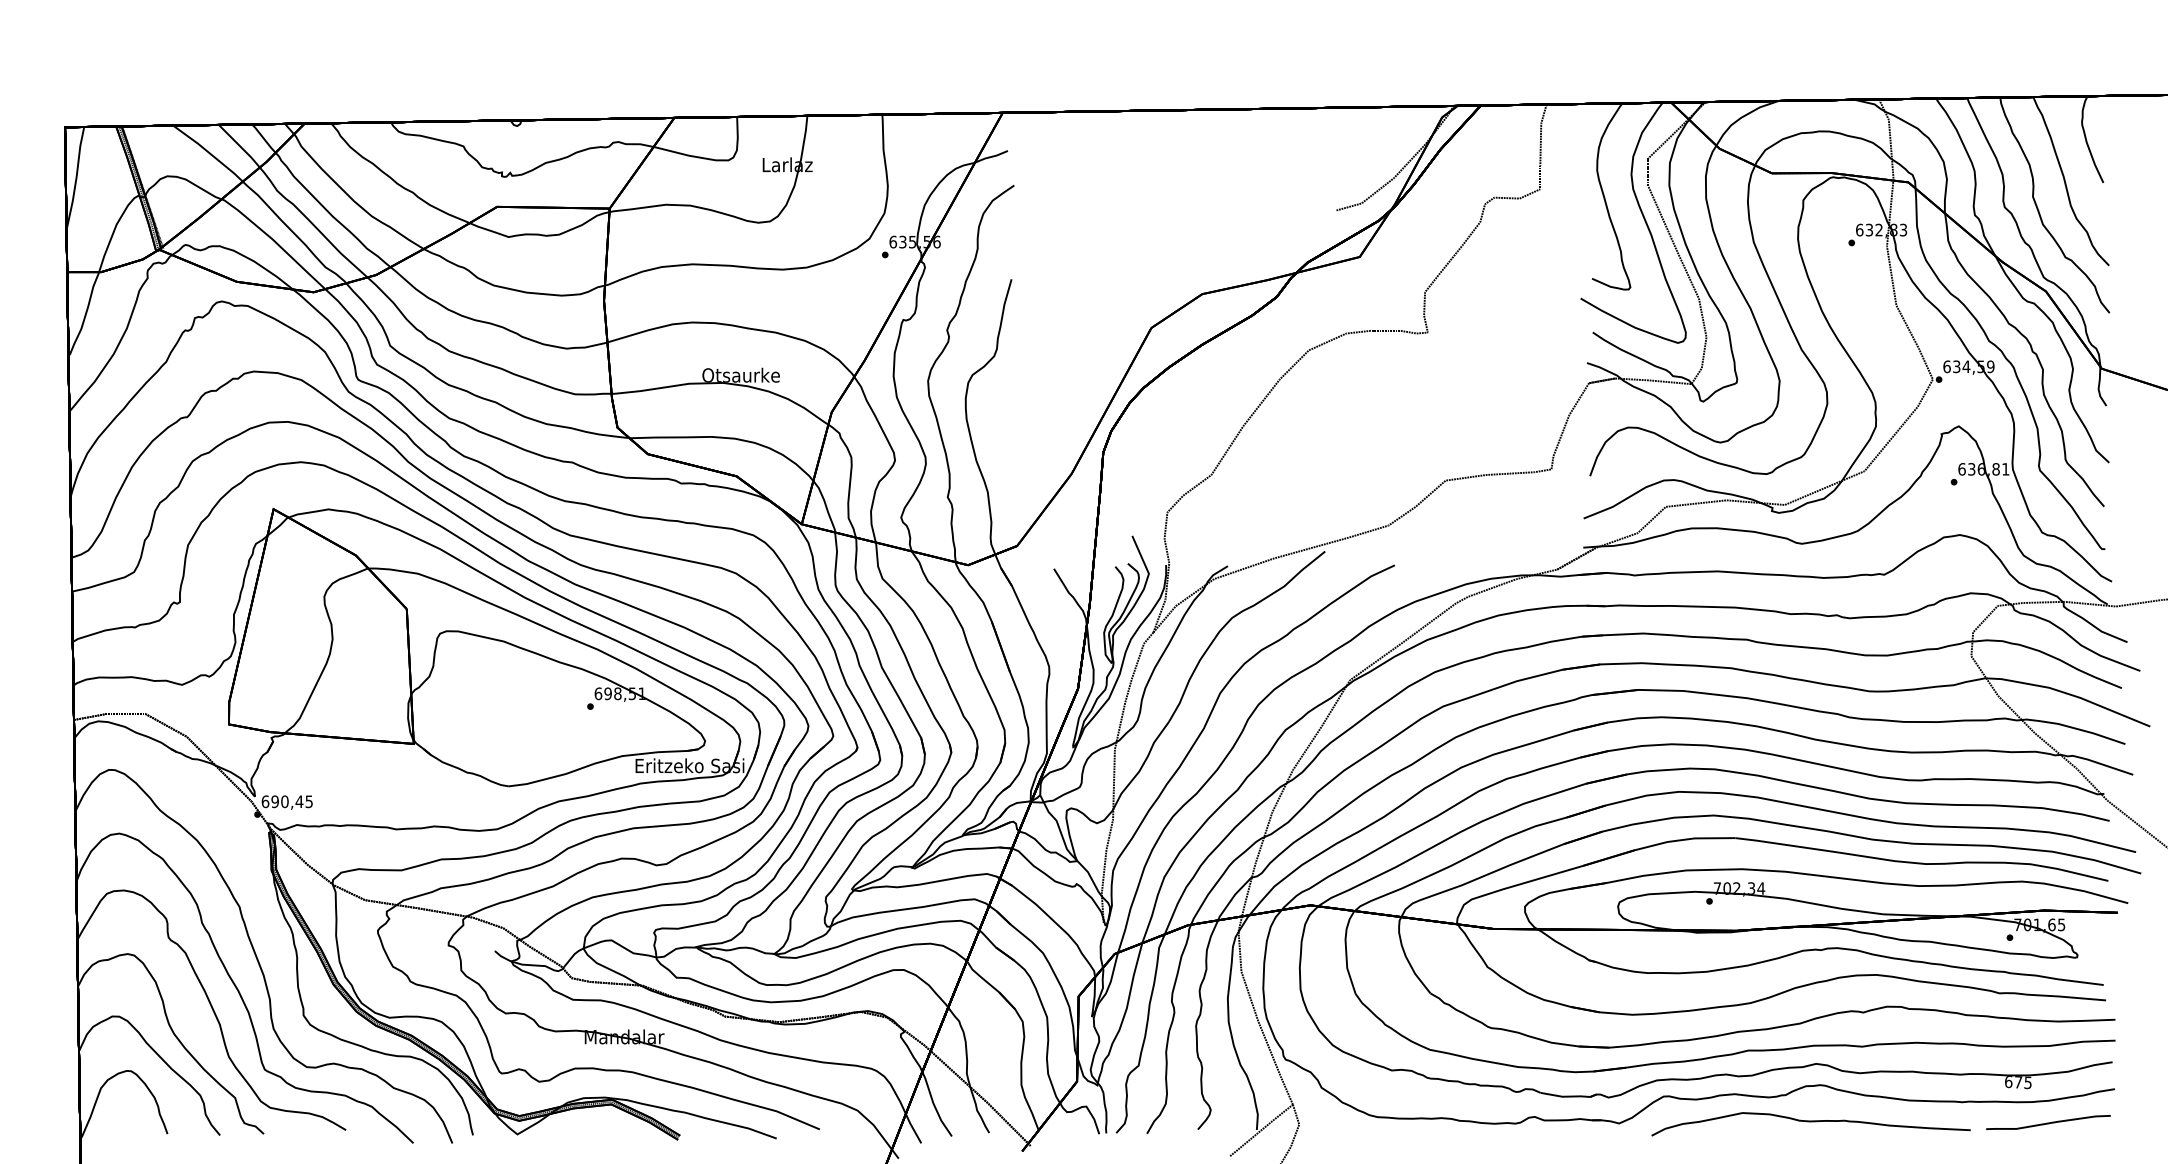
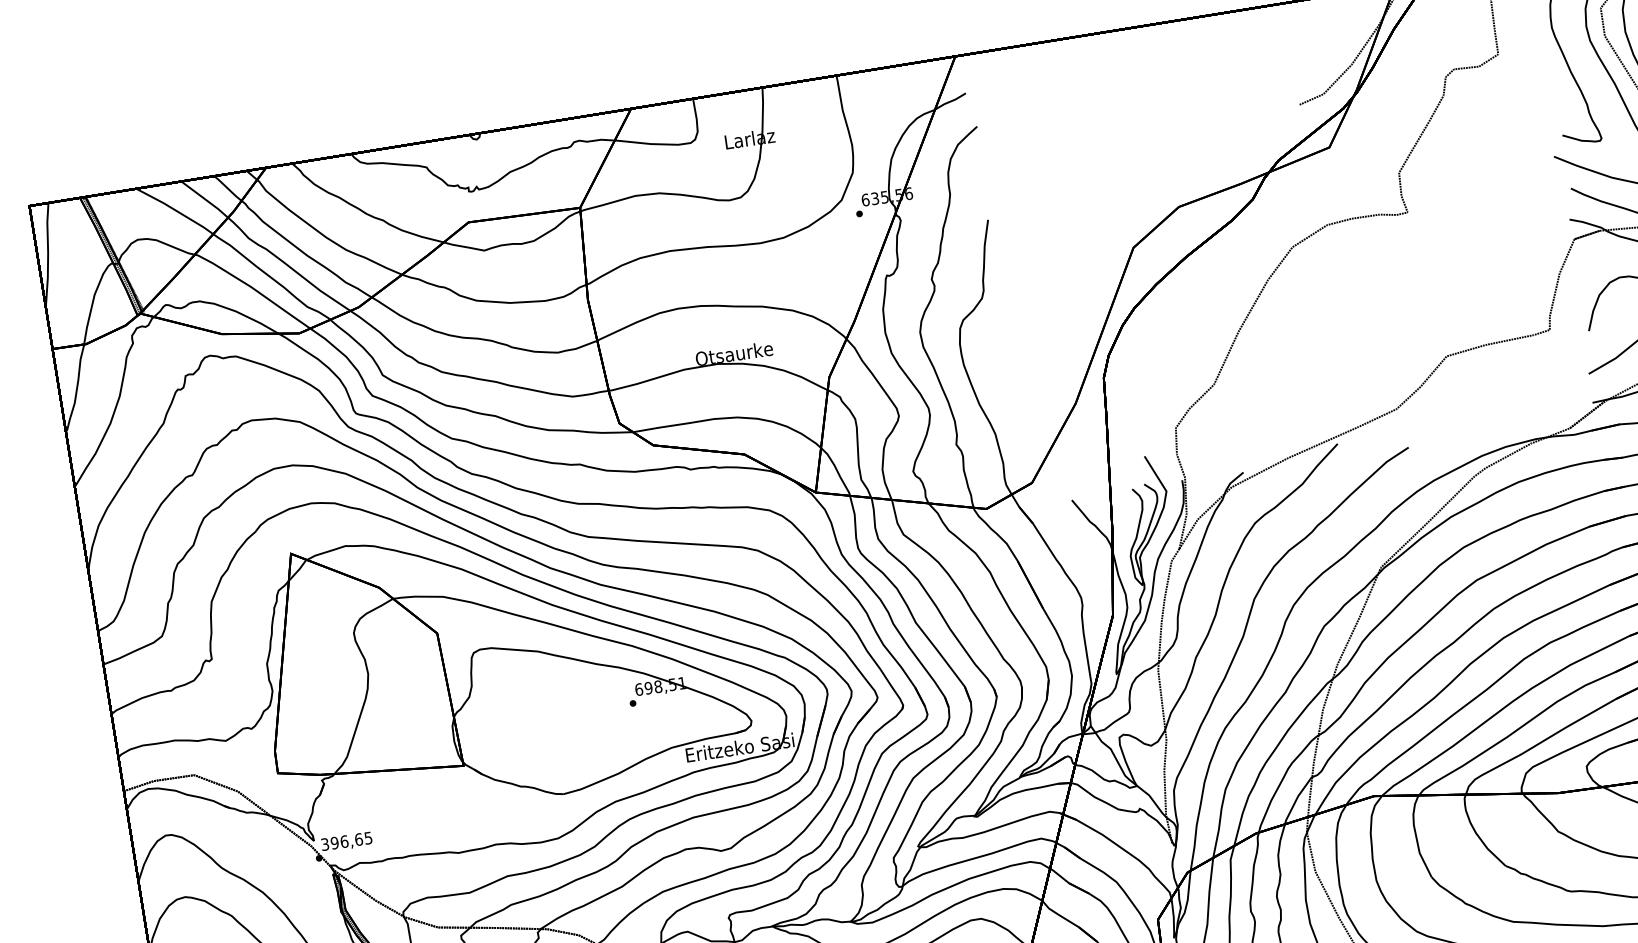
text: (282, 801) -> (342, 841), 690,45 -> 396,65

